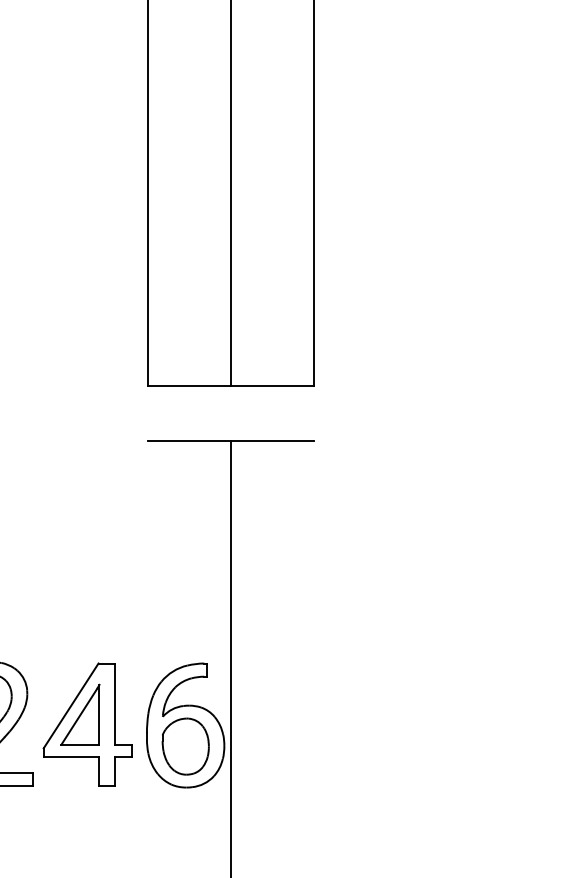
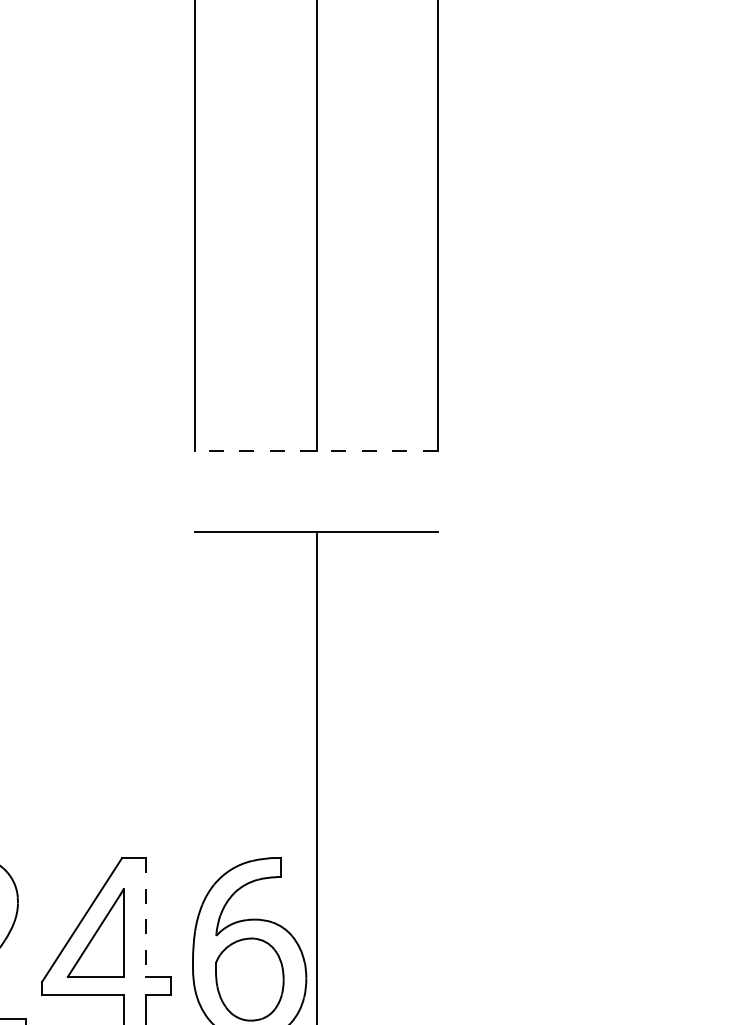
line: (231, 385) -> (316, 451), solid -> dashed
line: (115, 704) -> (147, 917), solid -> dashed

